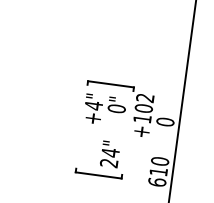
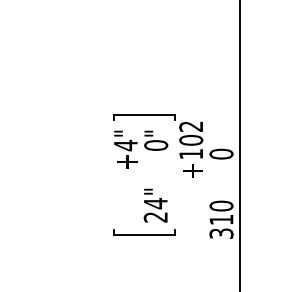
text: (157, 182) -> (221, 233), 610 -> 310

